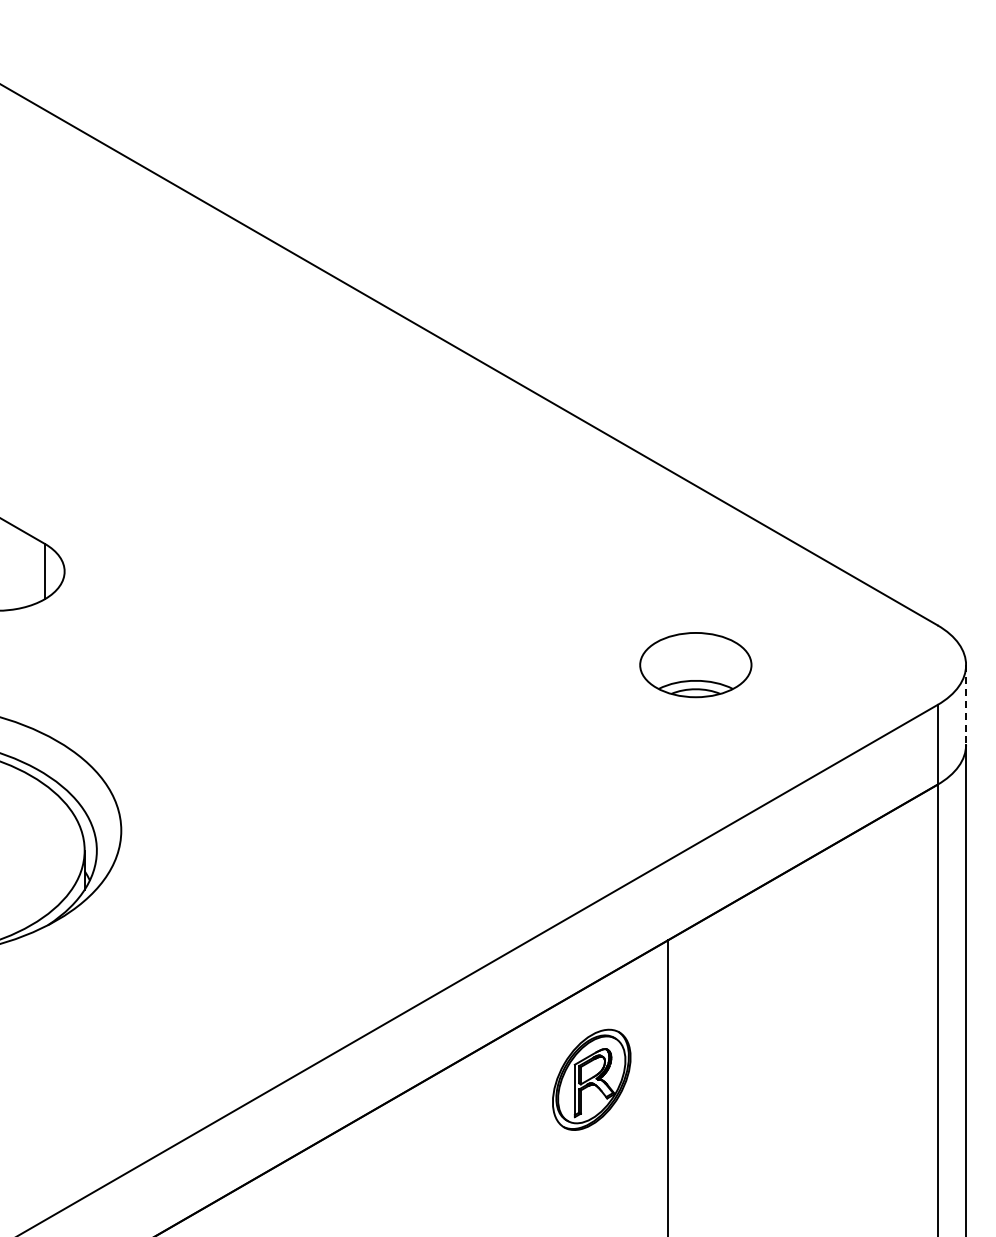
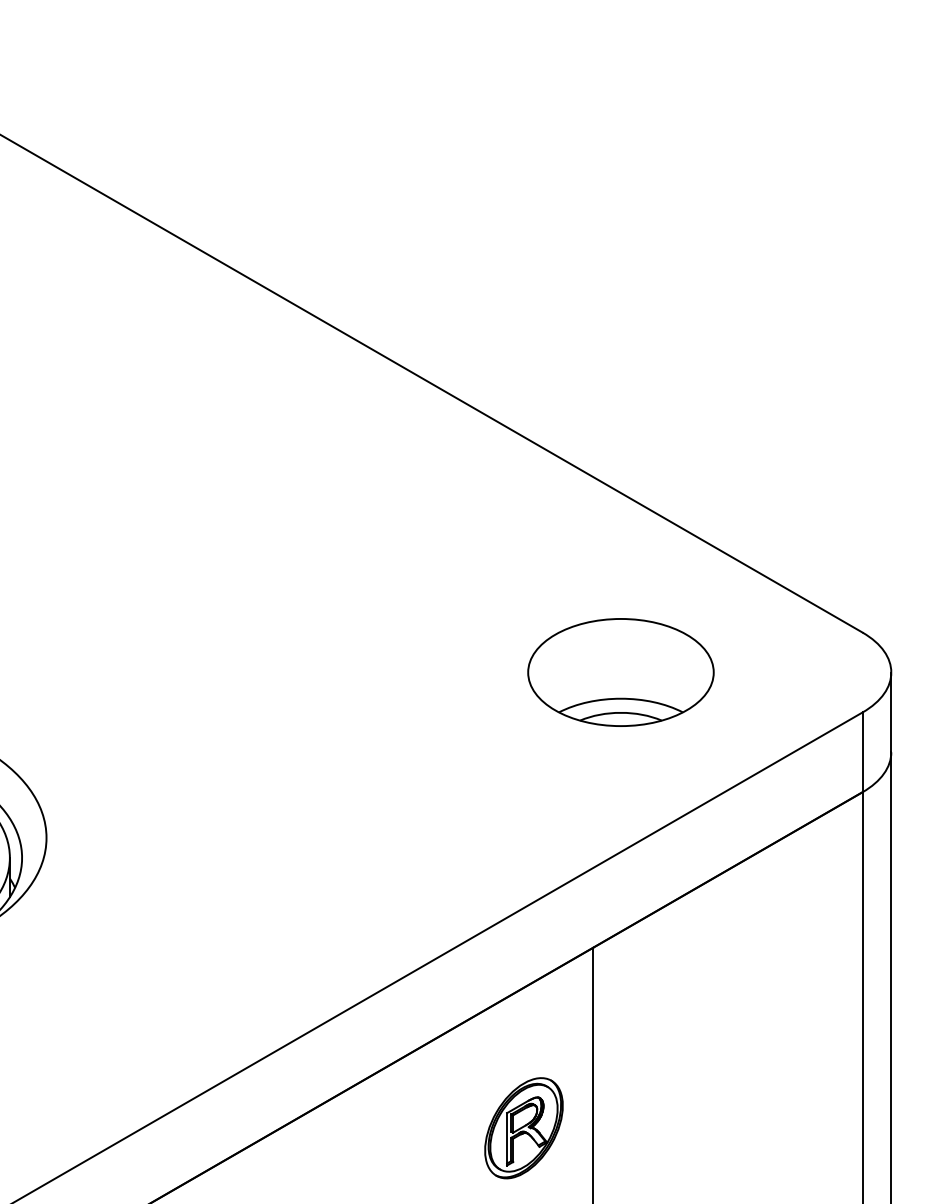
part: (695, 664) -> (620, 671), size x1.67
line: (966, 705) -> (891, 712), dashed -> solid
part: (591, 1079) -> (523, 1127), moved

